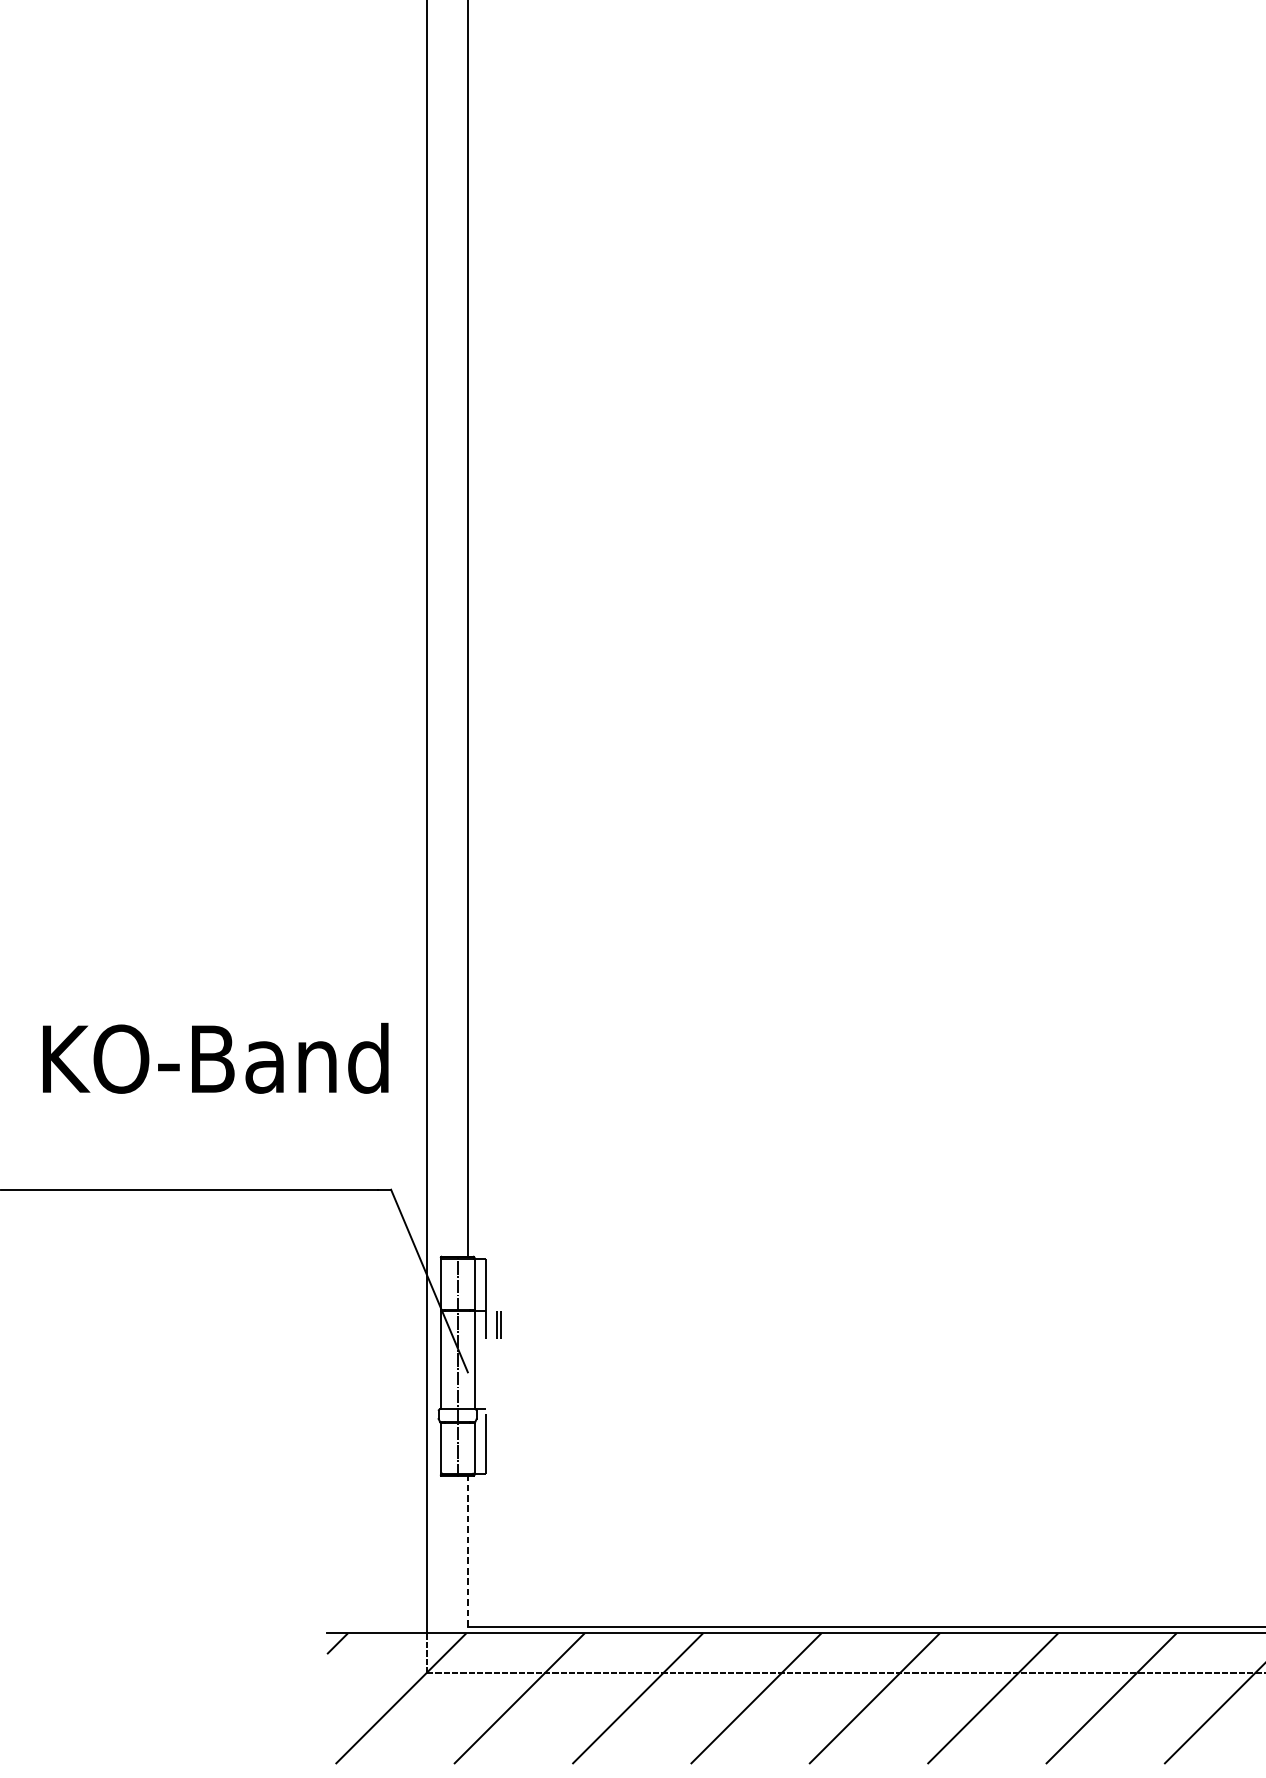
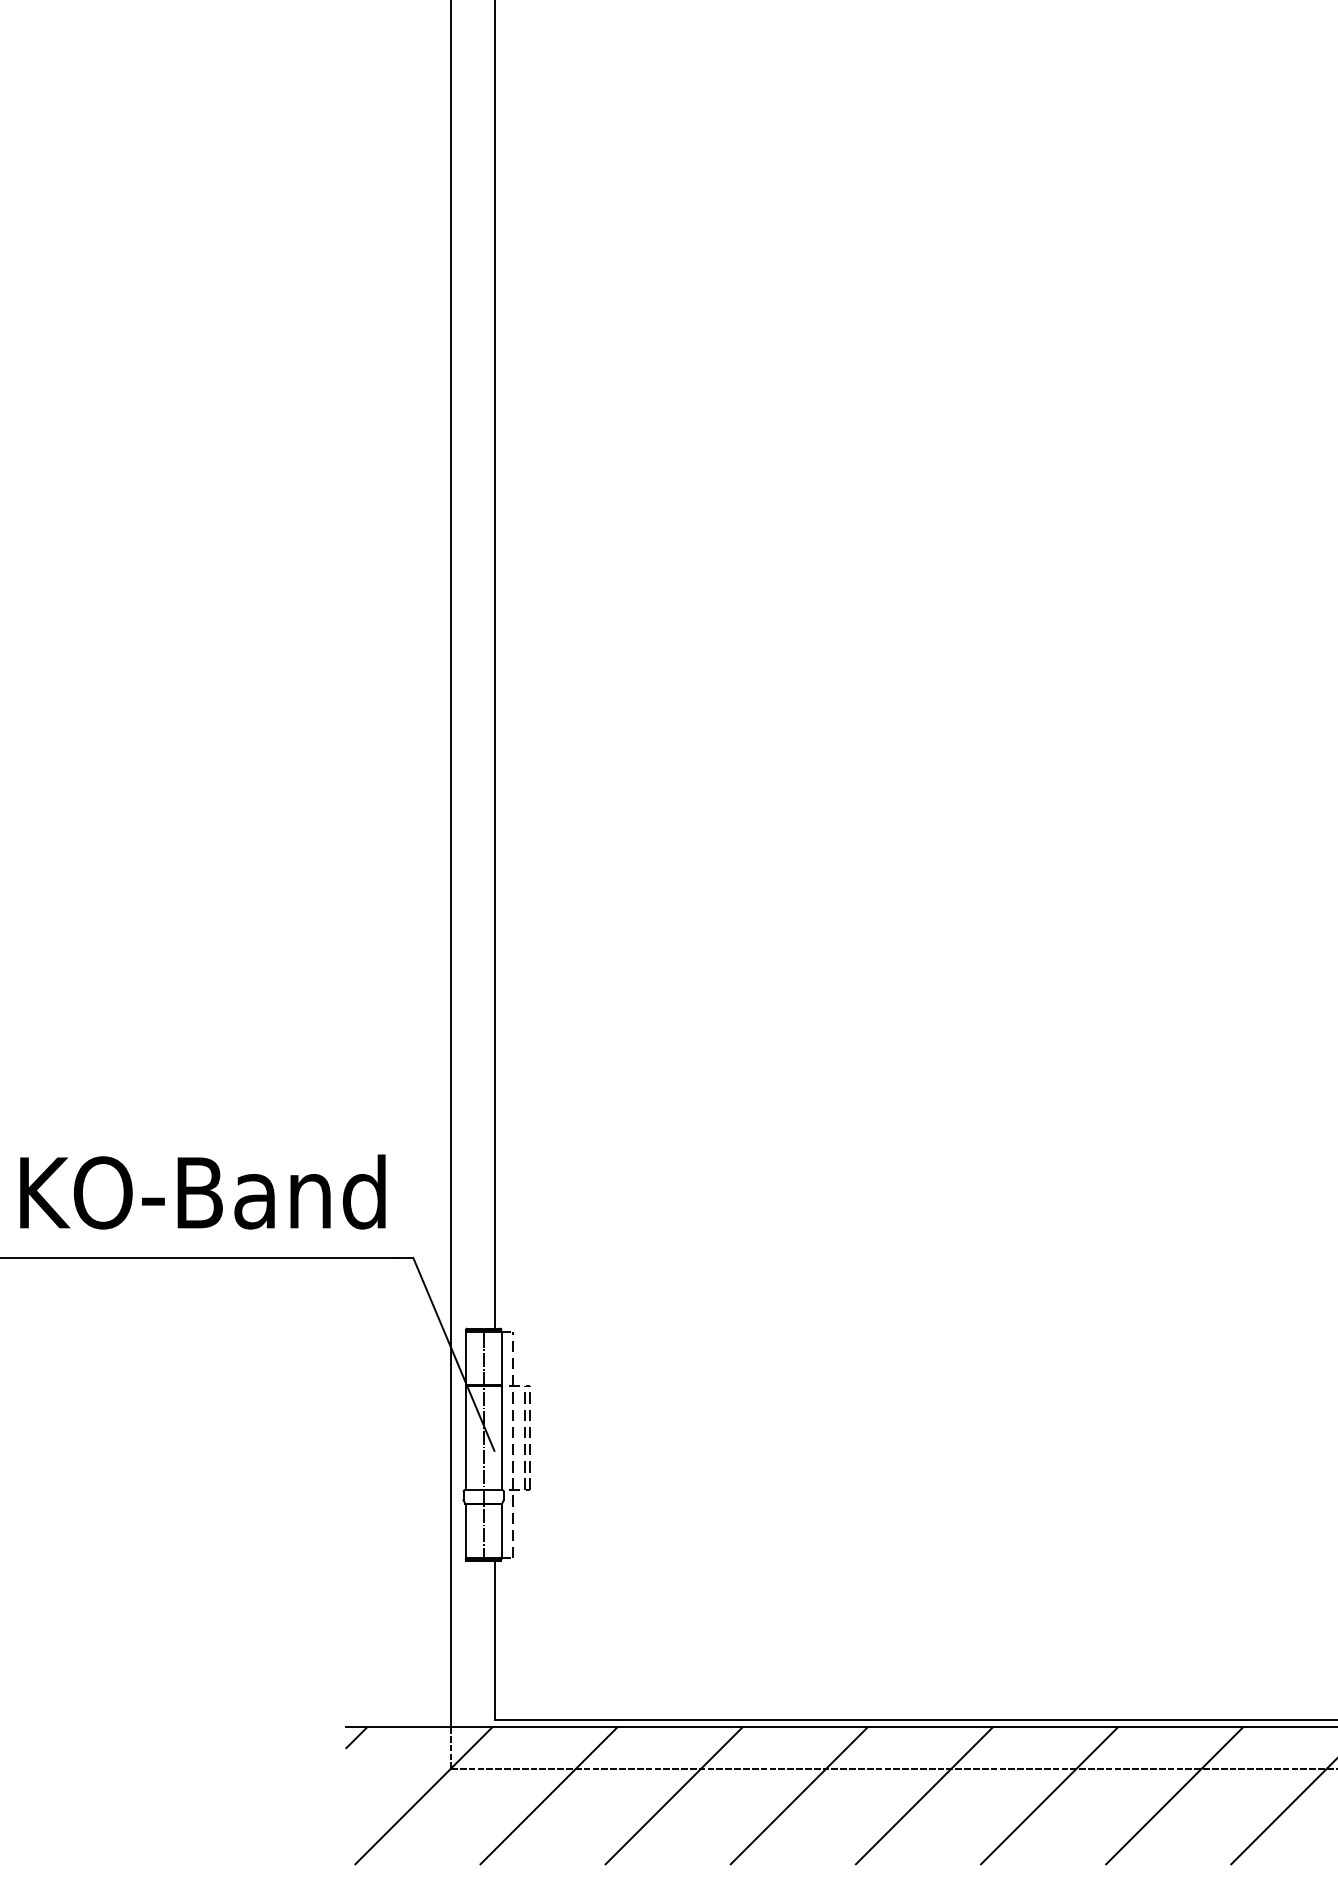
text: (215, 1057) -> (202, 1191), moved
line: (467, 1550) -> (494, 1639), dashed -> solid

